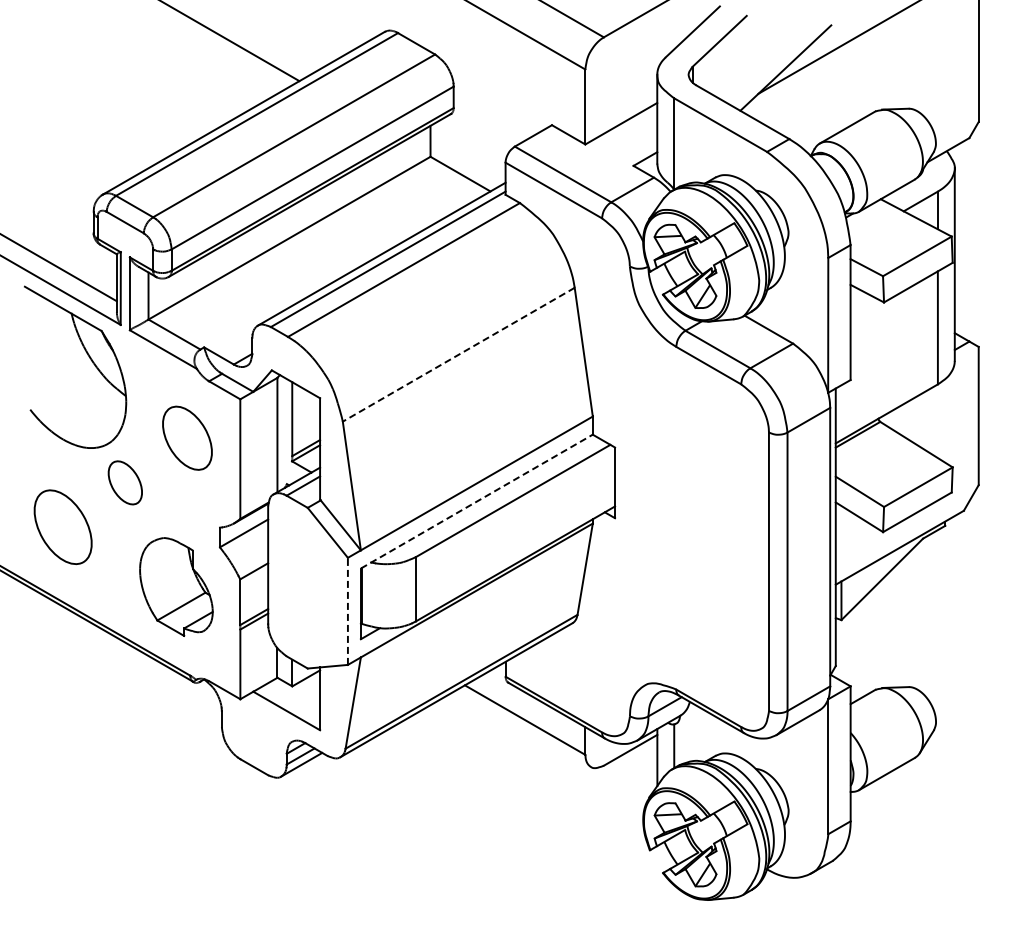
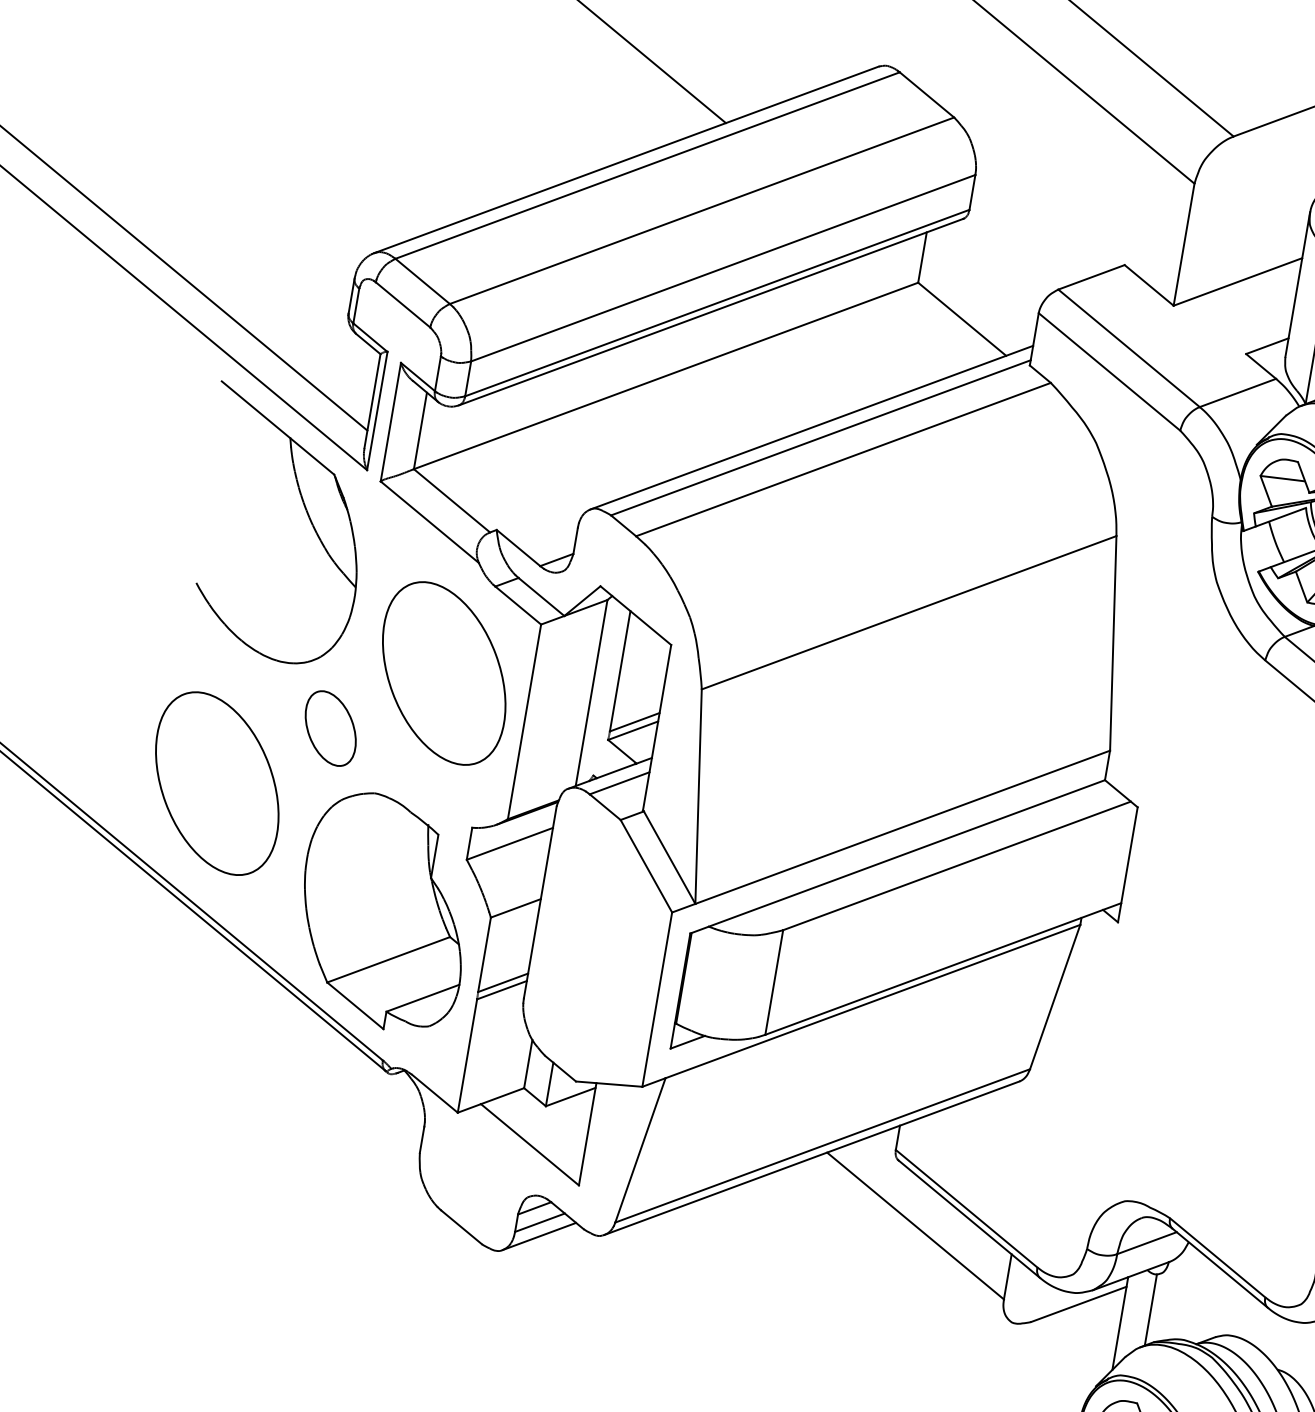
line: (458, 354) -> (908, 612), dashed -> solid
part: (187, 437) -> (444, 671), size x1.67
line: (476, 501) -> (897, 856), dashed -> solid
part: (62, 526) -> (216, 782), size x1.43
part: (176, 586) -> (385, 911), size x1.43
line: (347, 611) -> (656, 999), dashed -> solid

